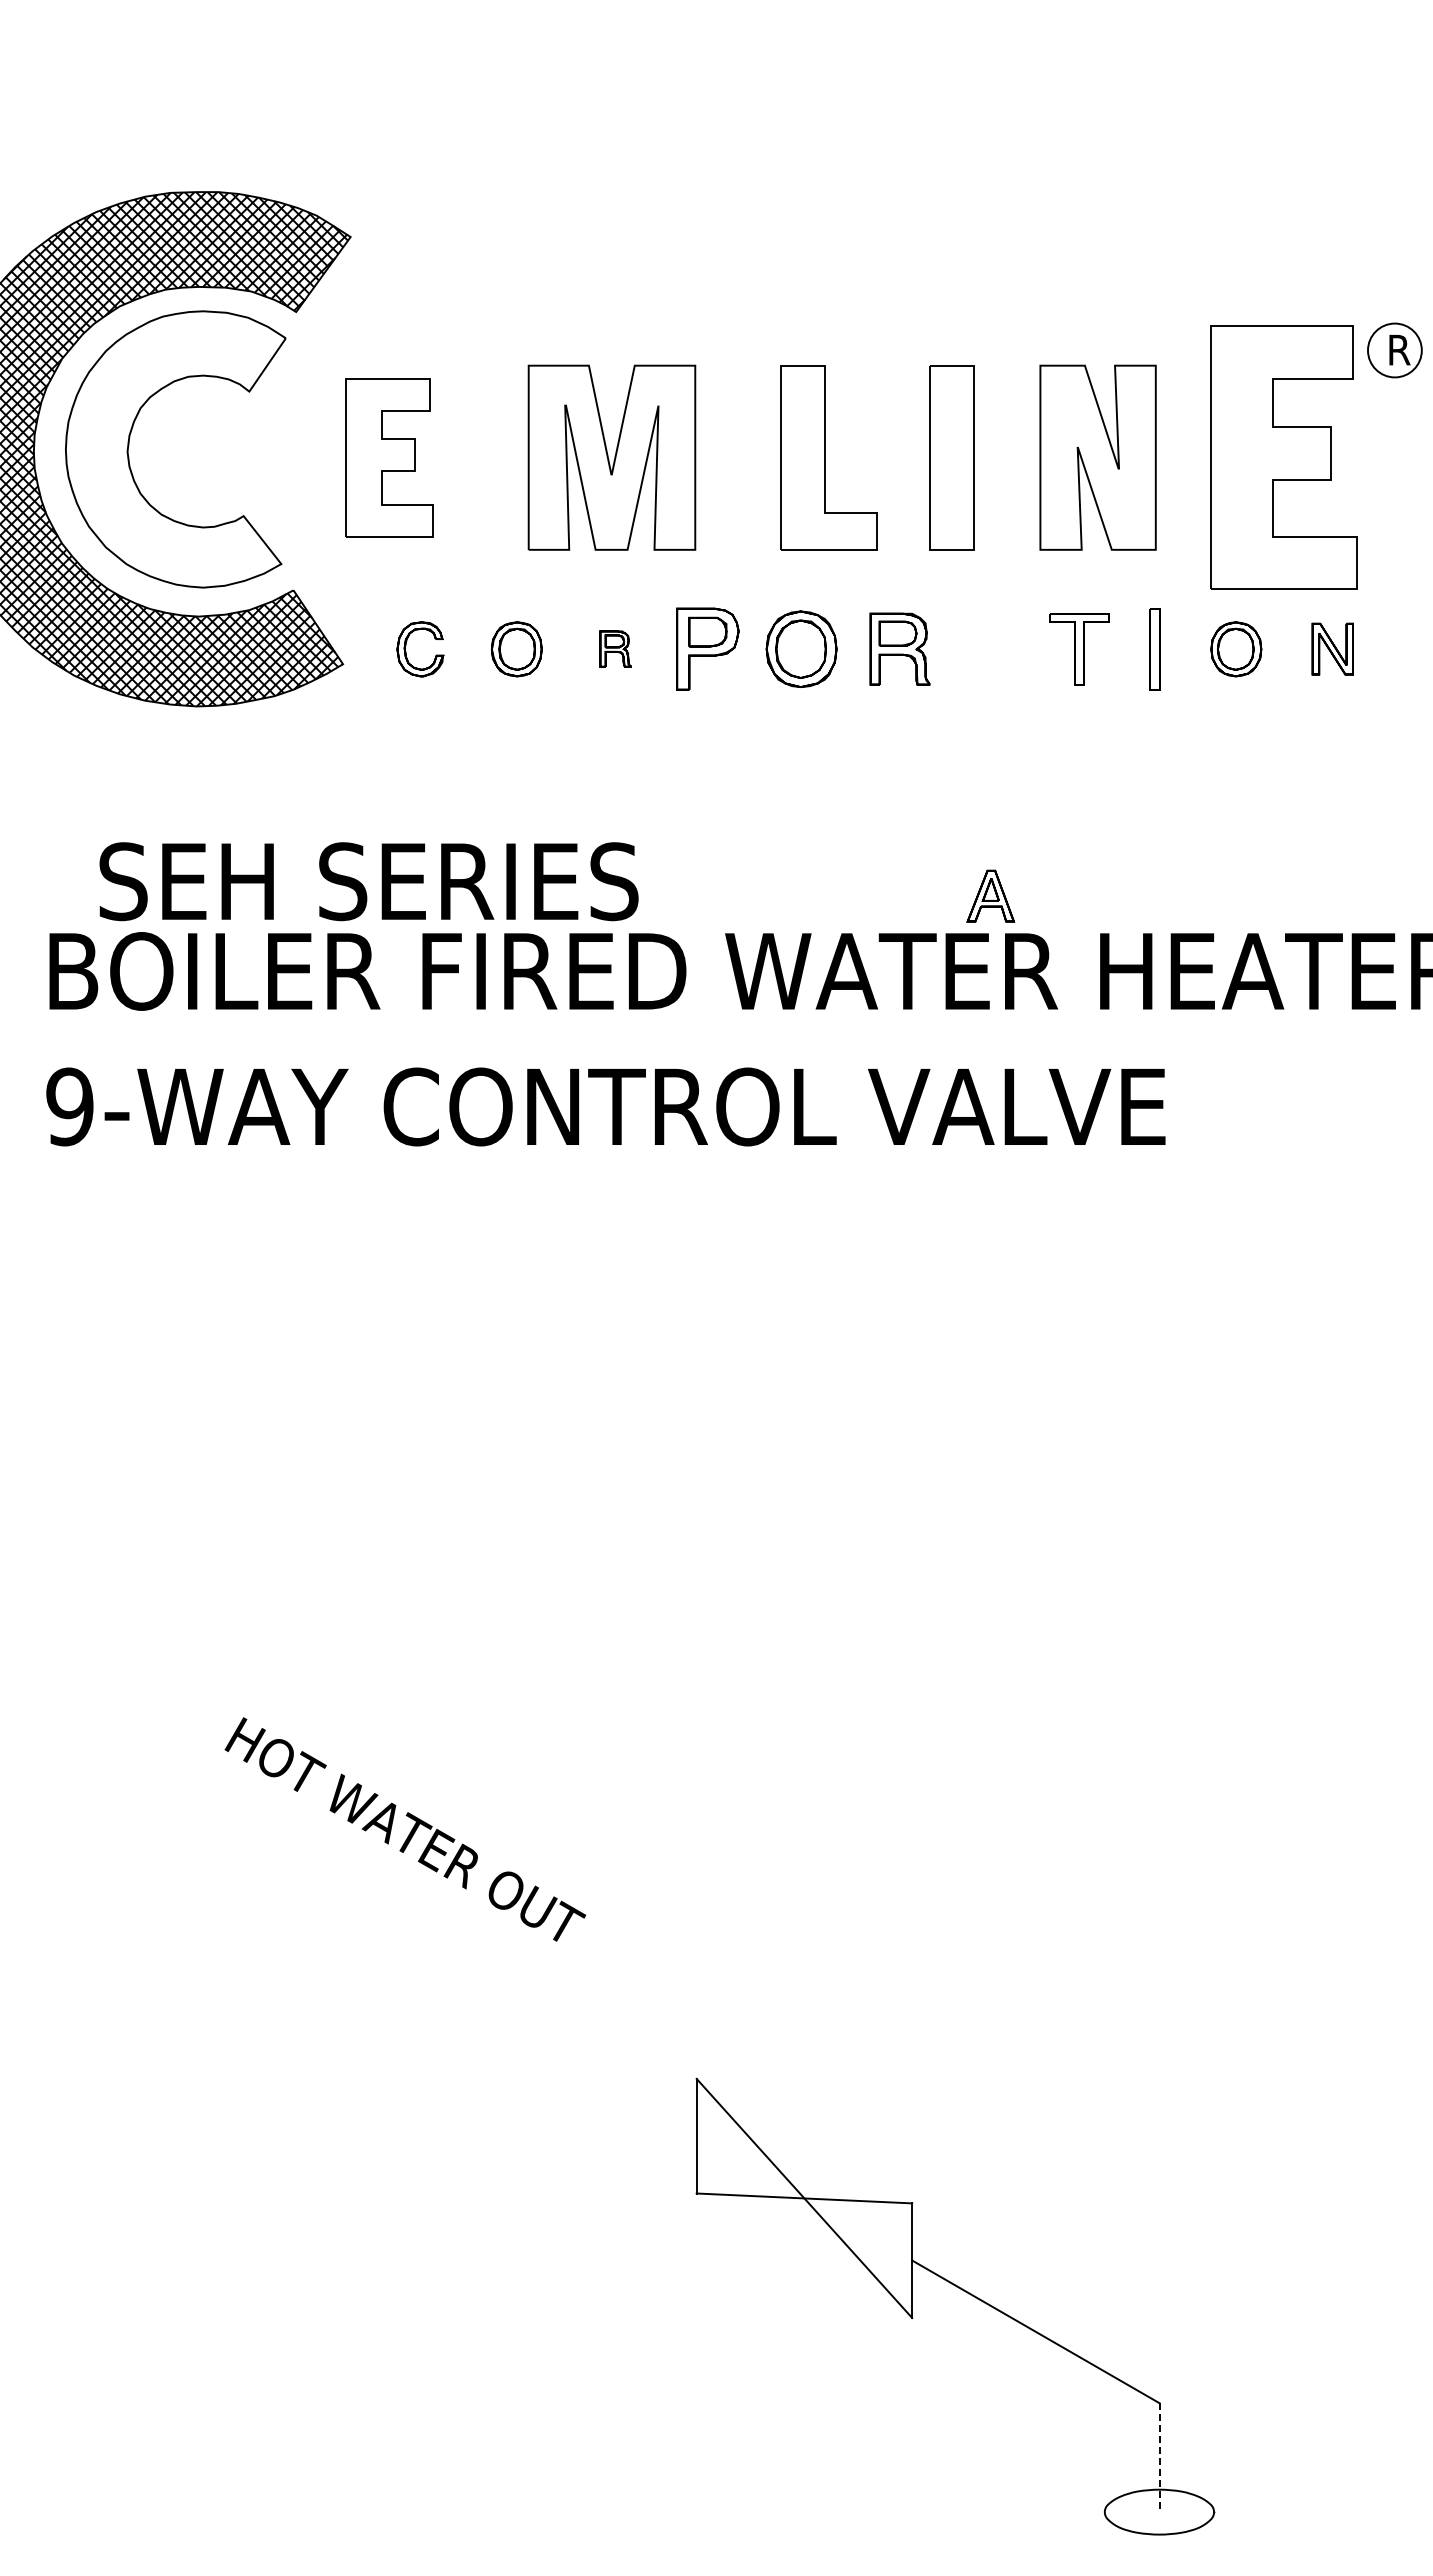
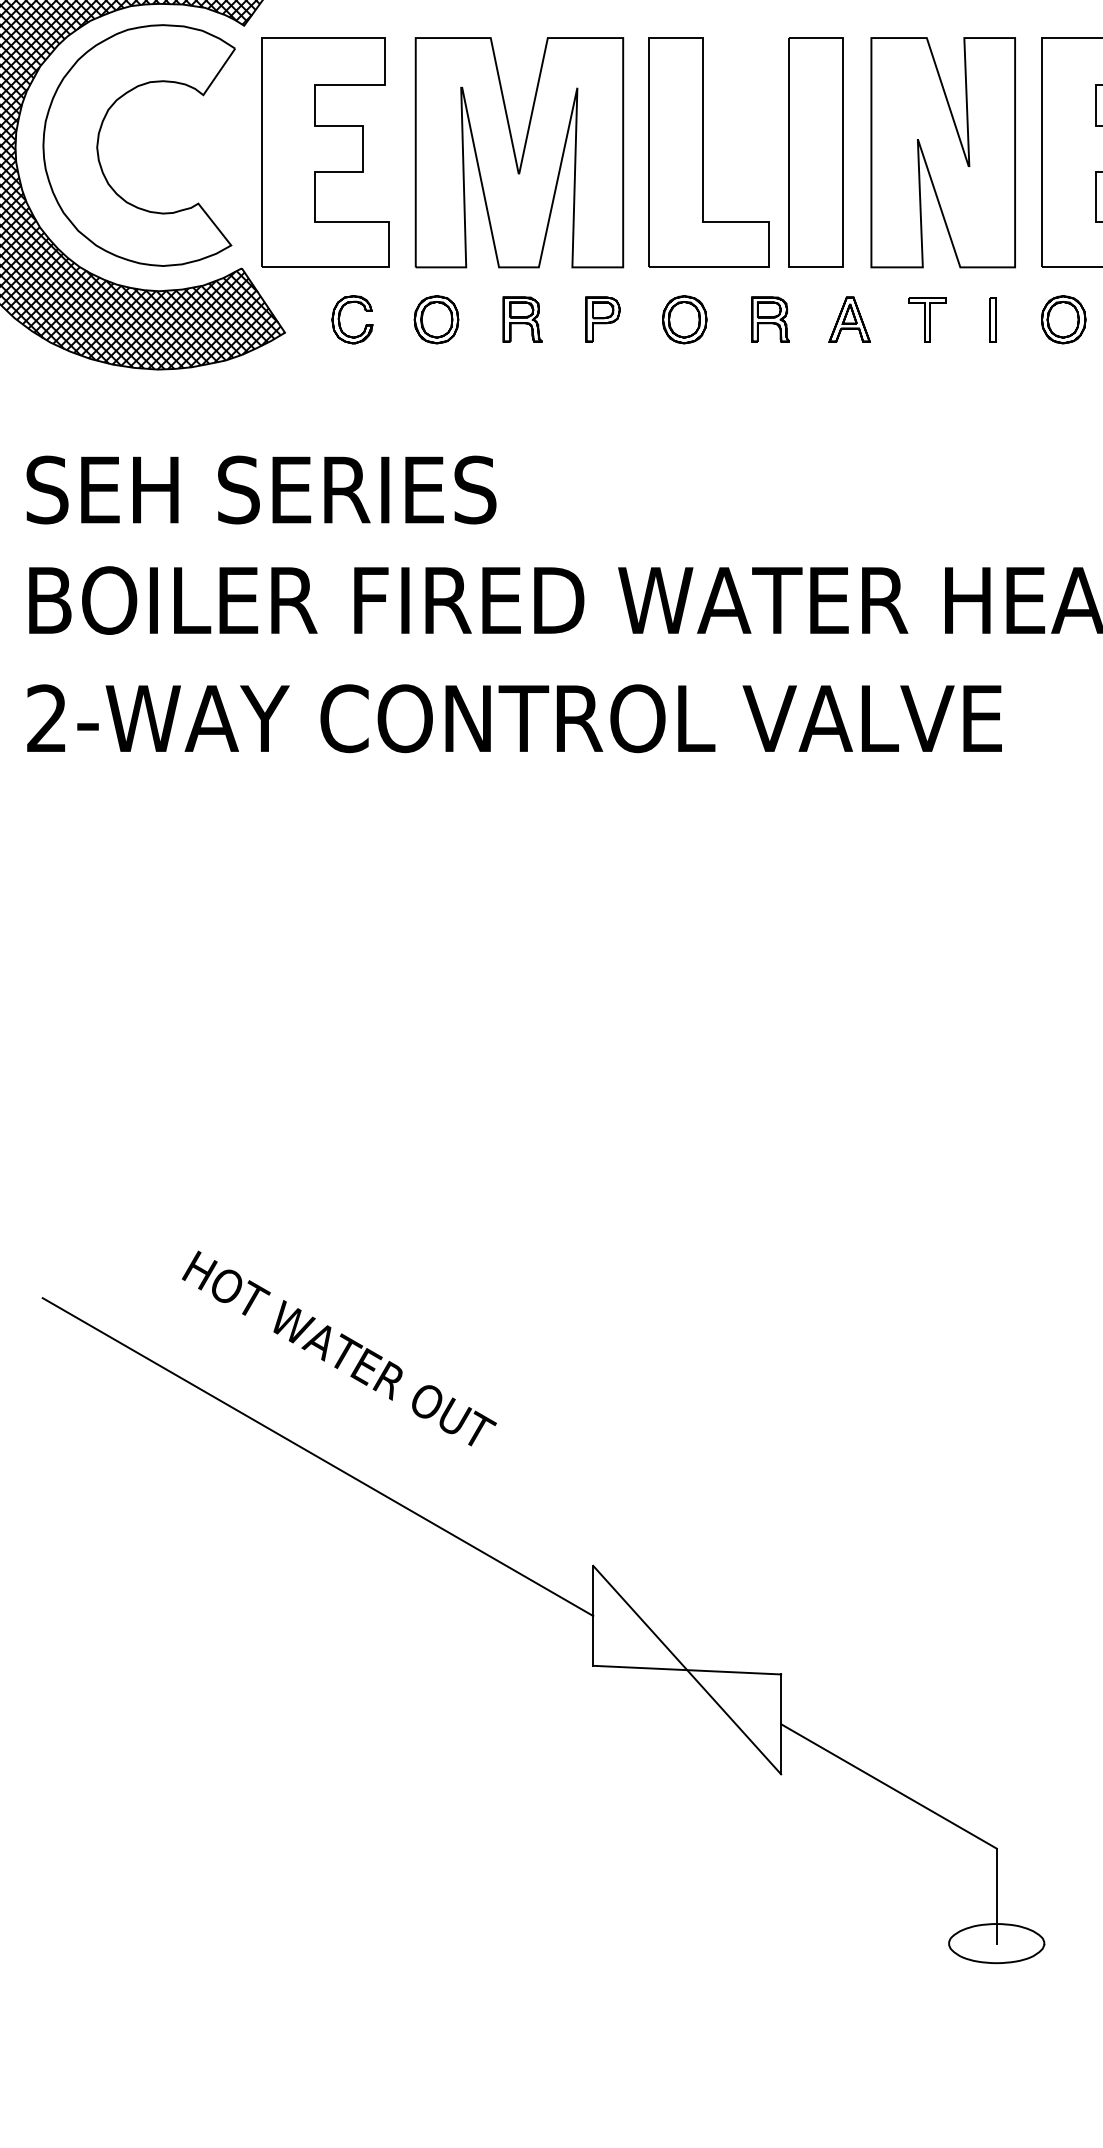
part: (389, 457) -> (325, 152), size x1.67
part: (611, 457) -> (519, 152), size x1.43
part: (829, 457) -> (709, 152), size x1.43
part: (951, 457) -> (815, 152), size x1.43
part: (1097, 457) -> (942, 152), size x1.43
part: (615, 648) -> (522, 319), size x1.43
part: (707, 648) -> (602, 319), size x0.62
part: (899, 648) -> (770, 319), size x0.71
part: (1079, 648) -> (927, 319), size x0.71
part: (1154, 648) -> (992, 319), size x0.62
part: (801, 649) -> (684, 319), size x0.71
text: (368, 881) -> (261, 489), moved
part: (990, 895) -> (849, 319), moved
text: (69, 1106) -> (46, 718), 9-WAY -> 2-WAY
line: (380, 1953) -> (317, 1456), added
line: (1159, 2458) -> (996, 1896), dashed -> solid

